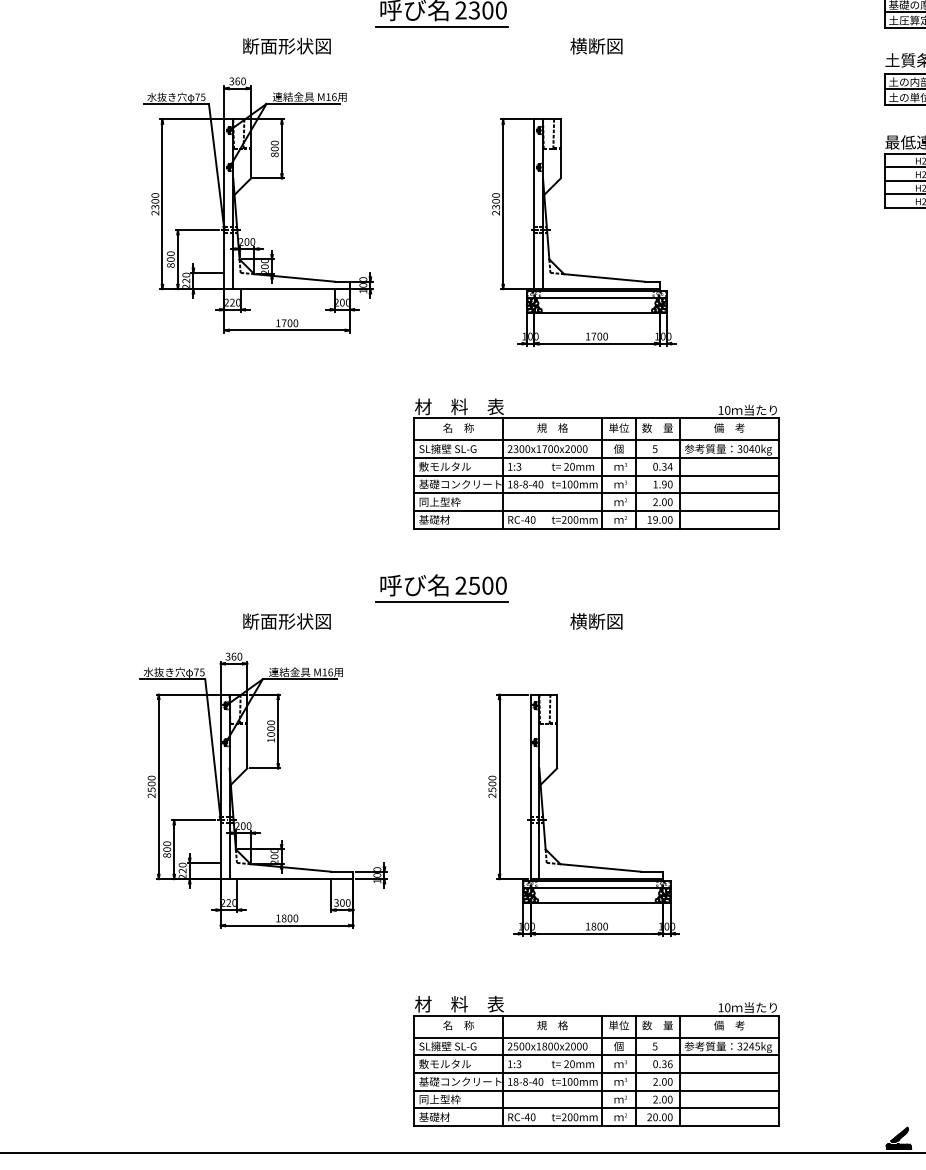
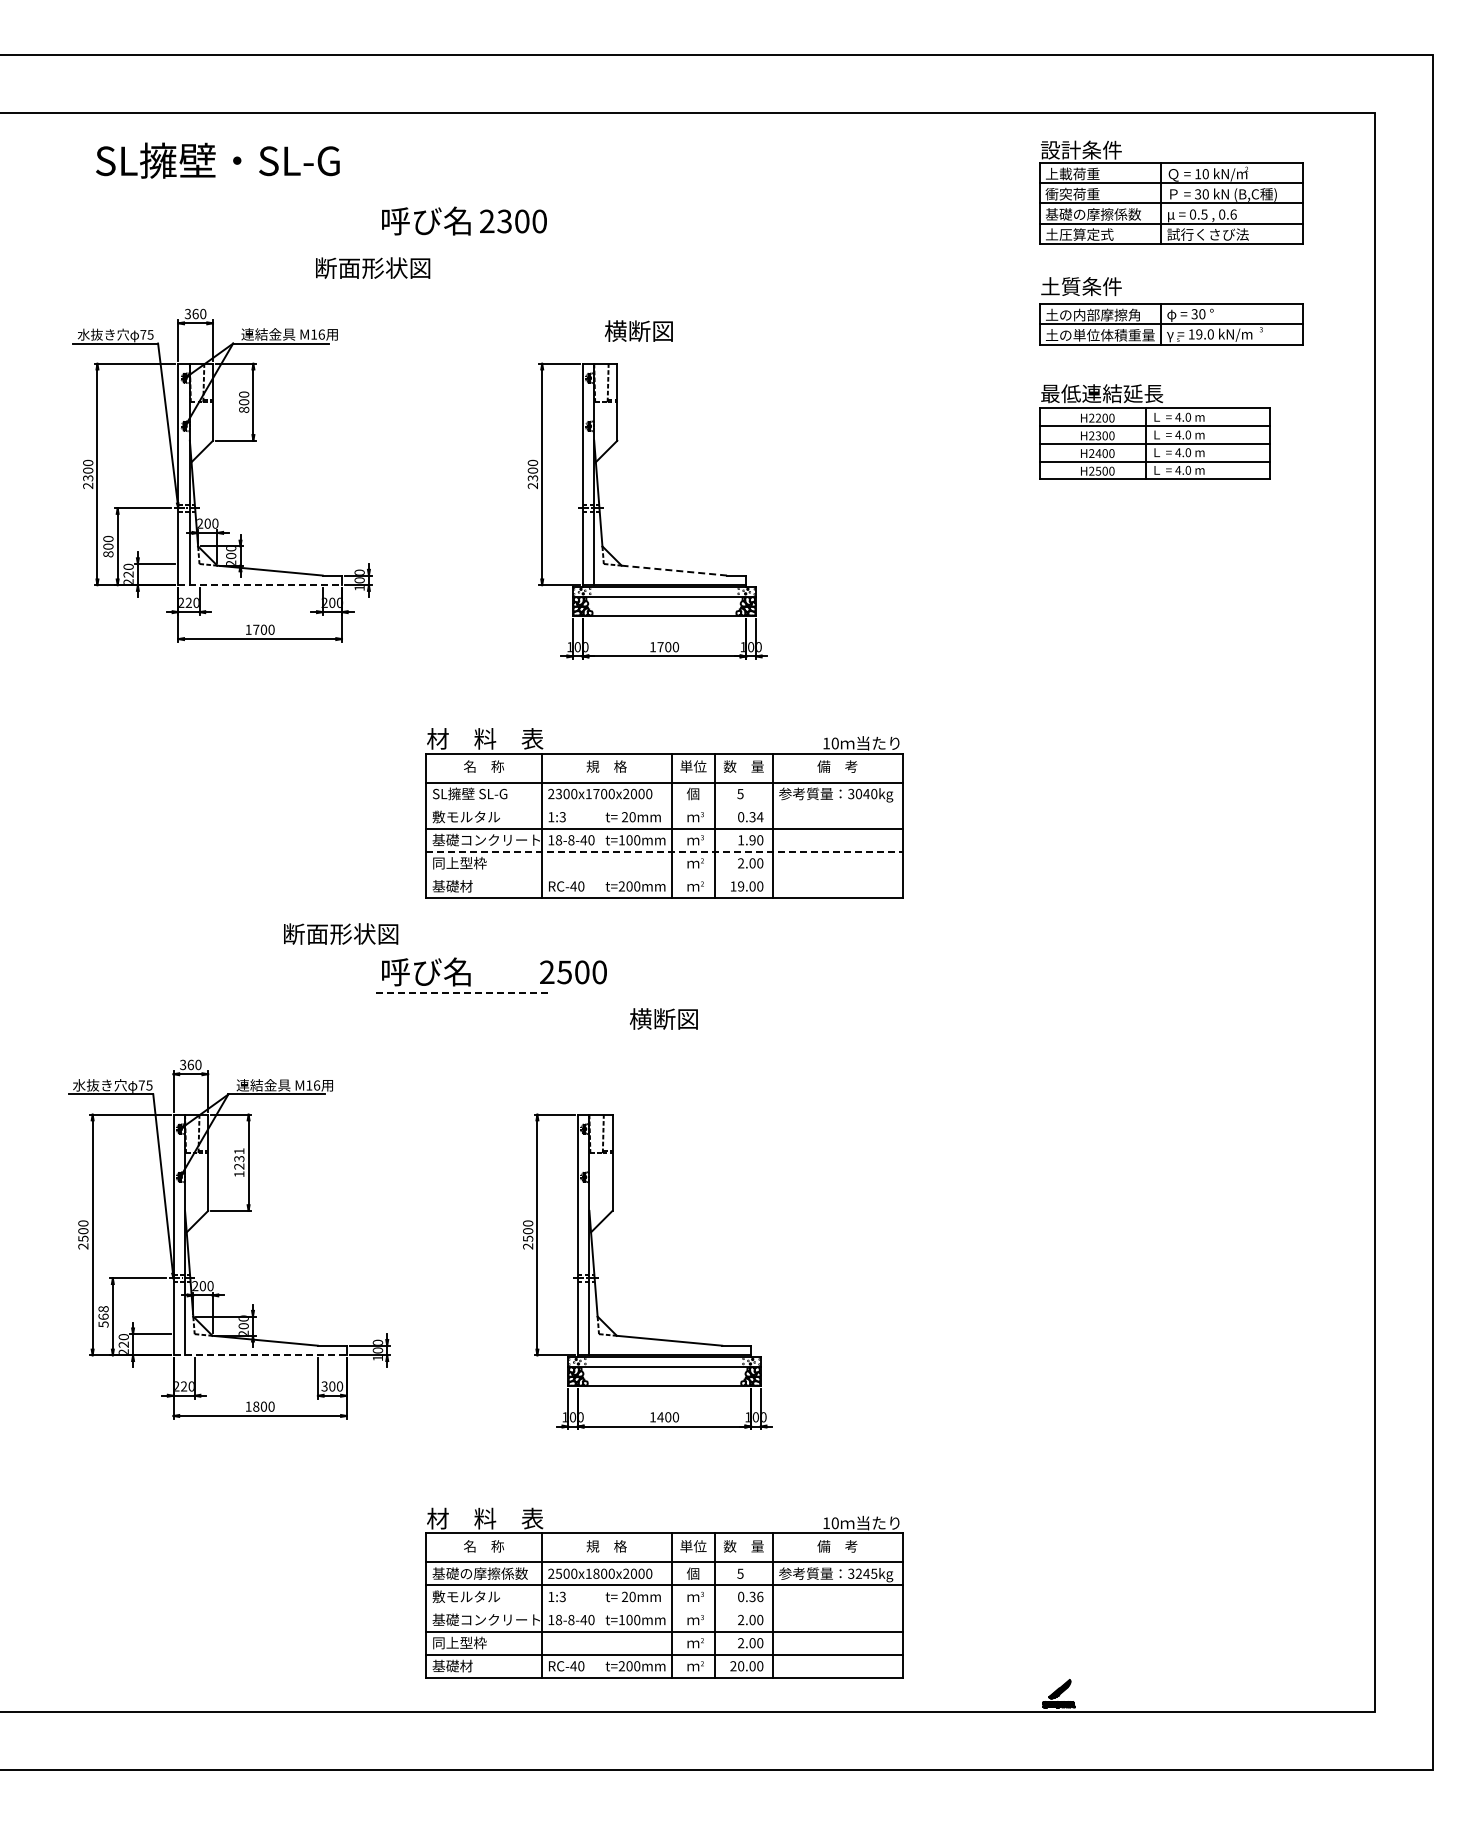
line: (441, 26) -> (461, 242), removed
text: (287, 45) -> (373, 267), moved
text: (596, 45) -> (638, 330), moved
line: (604, 277) -> (674, 570), solid -> dashed
line: (287, 289) -> (260, 585), solid -> dashed
line: (596, 457) -> (664, 805), removed
line: (596, 493) -> (664, 851), solid -> dashed
line: (596, 510) -> (664, 874), removed
text: (481, 585) -> (573, 972), moved
line: (442, 601) -> (462, 993), solid -> dashed
text: (287, 621) -> (341, 933), moved
text: (271, 728) -> (239, 1158), 1000 -> 1231
text: (167, 849) -> (103, 1316), 800 -> 568
line: (287, 879) -> (260, 1355), solid -> dashed
text: (593, 926) -> (660, 1417), 1800 -> 1400
text: (455, 1046) -> (479, 1573), SL擁壁 SL-G -> 基礎の摩擦係数
line: (596, 1073) -> (664, 1608), removed

